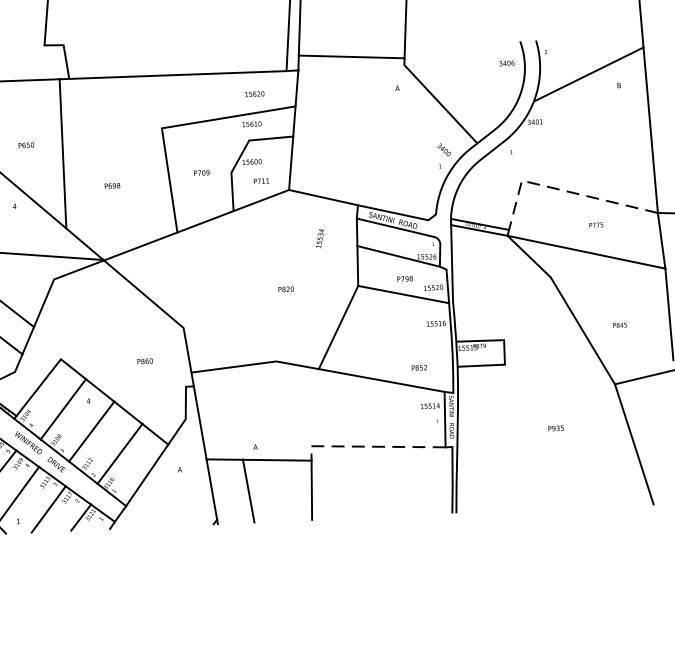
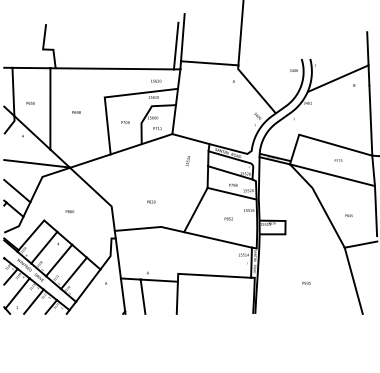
text: (112, 185) -> (76, 112), moved
line: (563, 191) -> (321, 141), dashed -> solid
text: (286, 288) -> (151, 201), moved
text: (144, 361) -> (69, 211), moved
text: (418, 367) -> (228, 218), moved
text: (555, 427) -> (306, 282), moved
line: (370, 446) -> (210, 275), dashed -> solid

